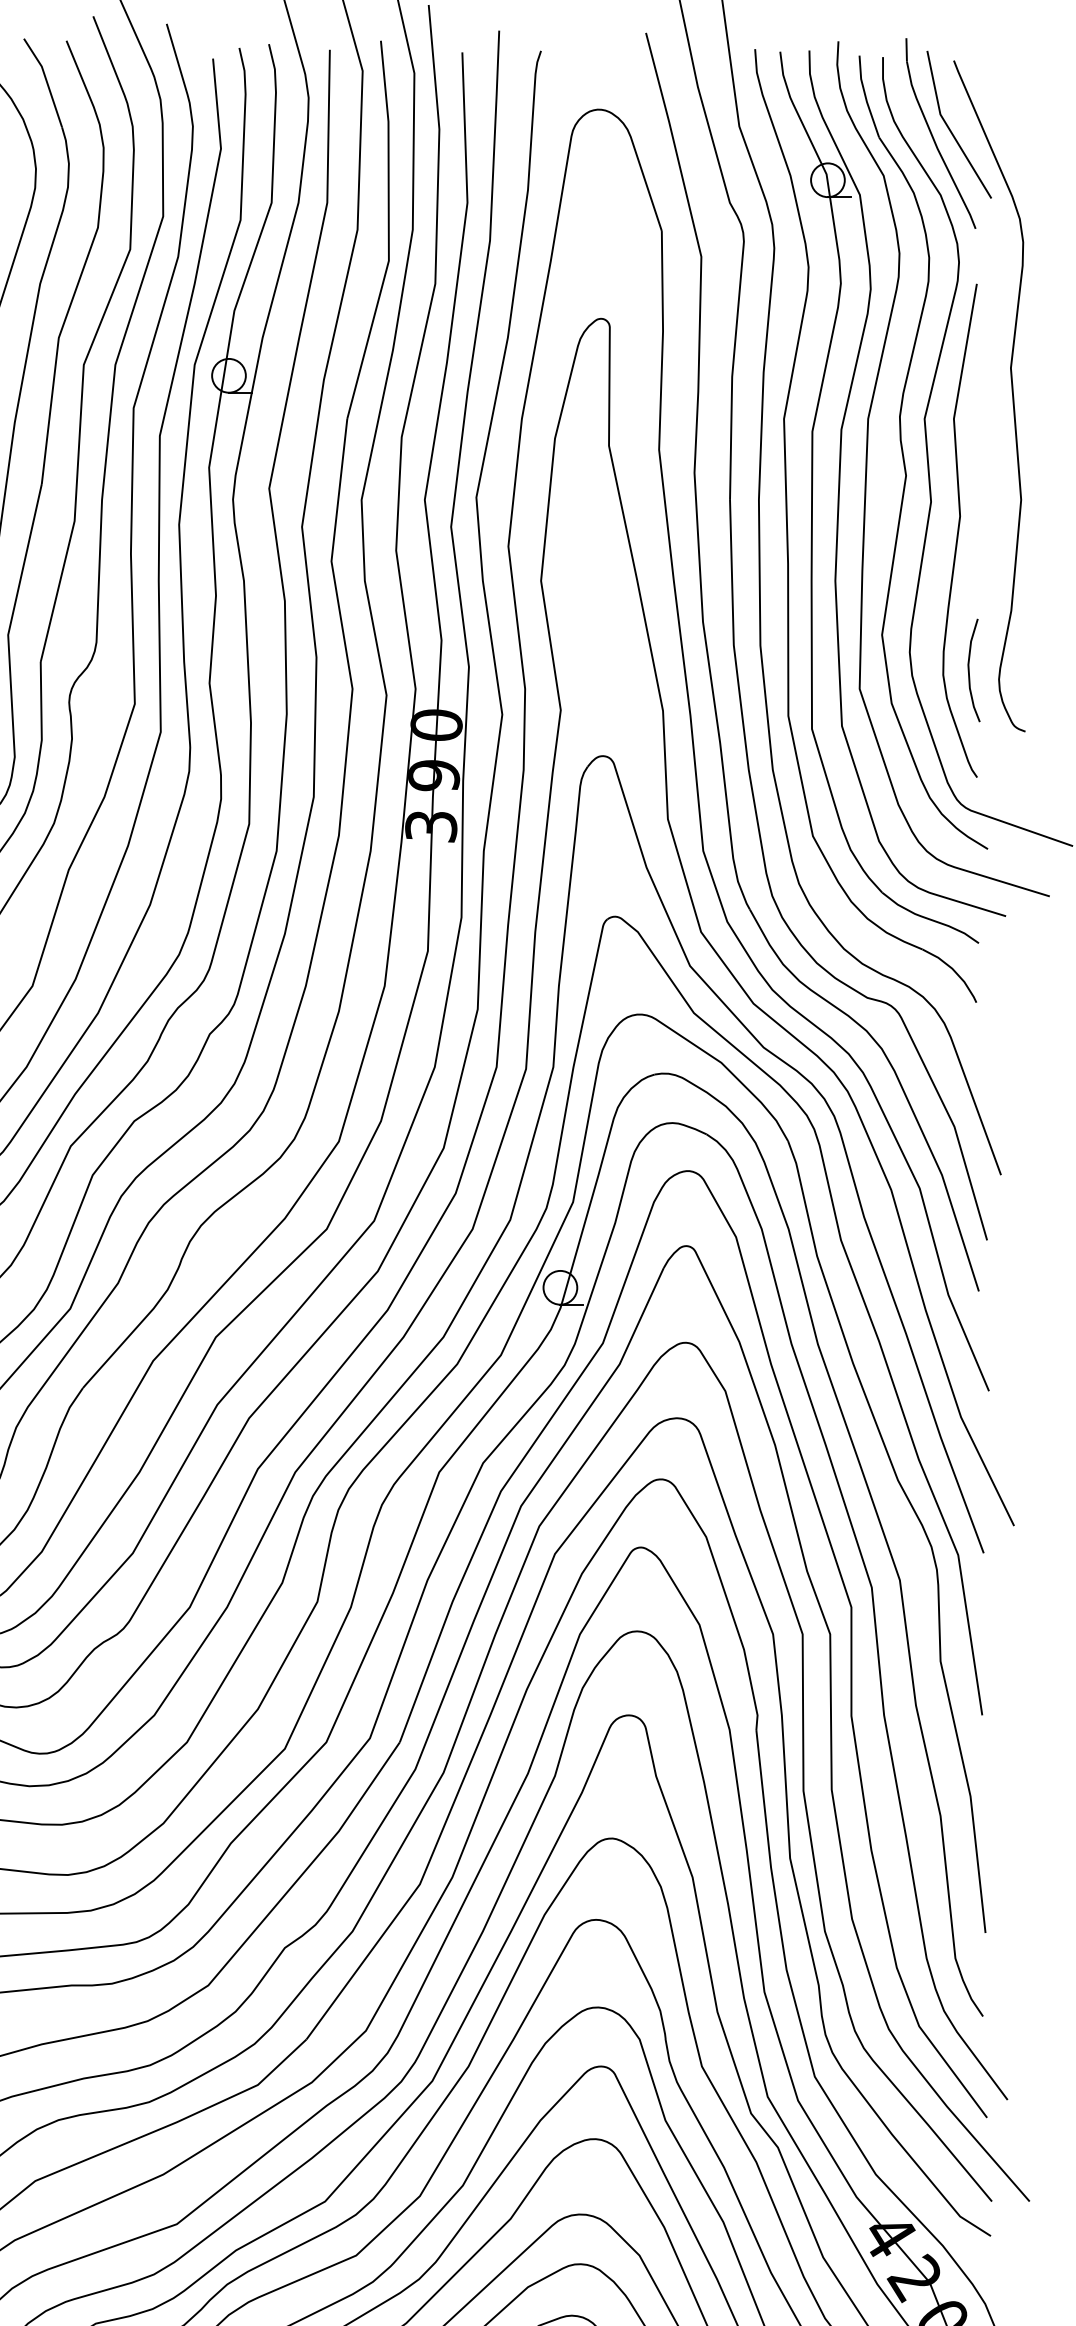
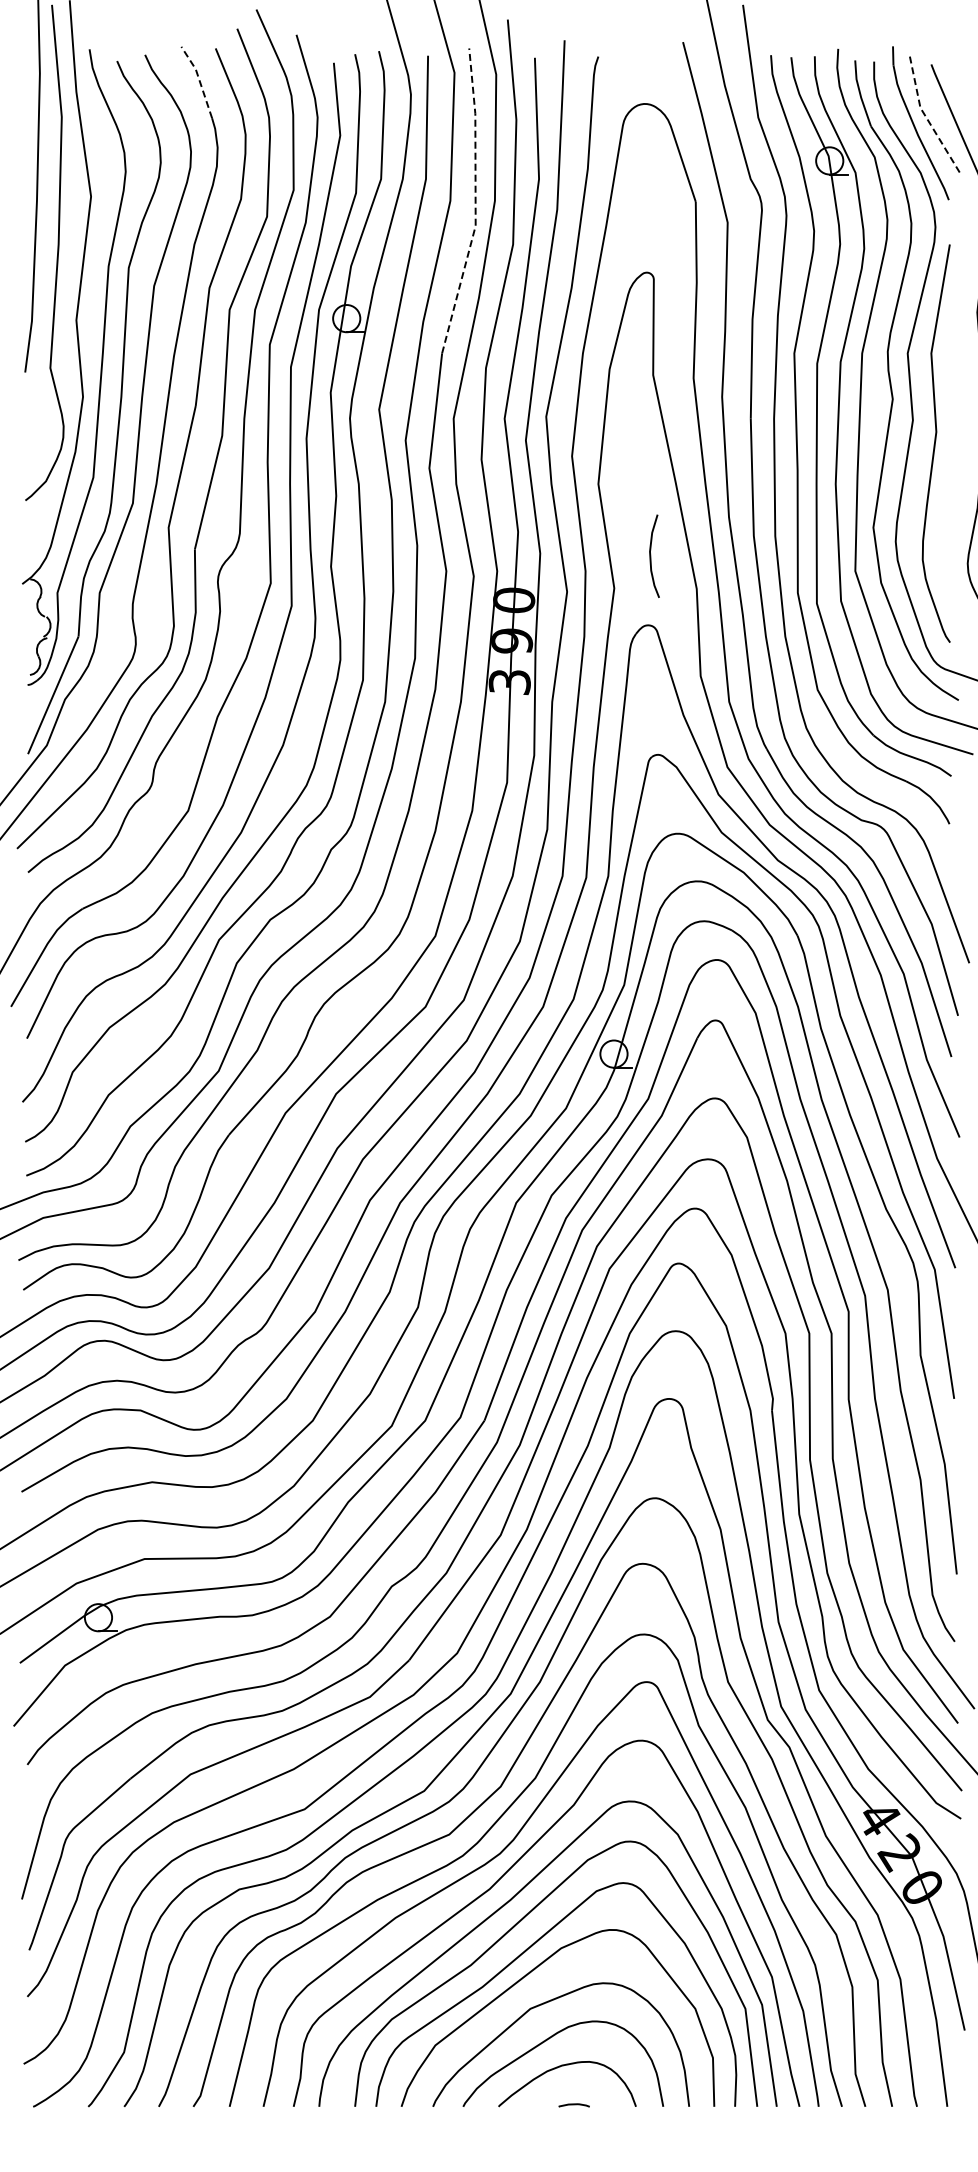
line: (46, 80) -> (199, 80), solid -> dashed
line: (949, 127) -> (927, 118), solid -> dashed
line: (388, 231) -> (475, 202), solid -> dashed
curve: (970, 669) -> (651, 555), moved

